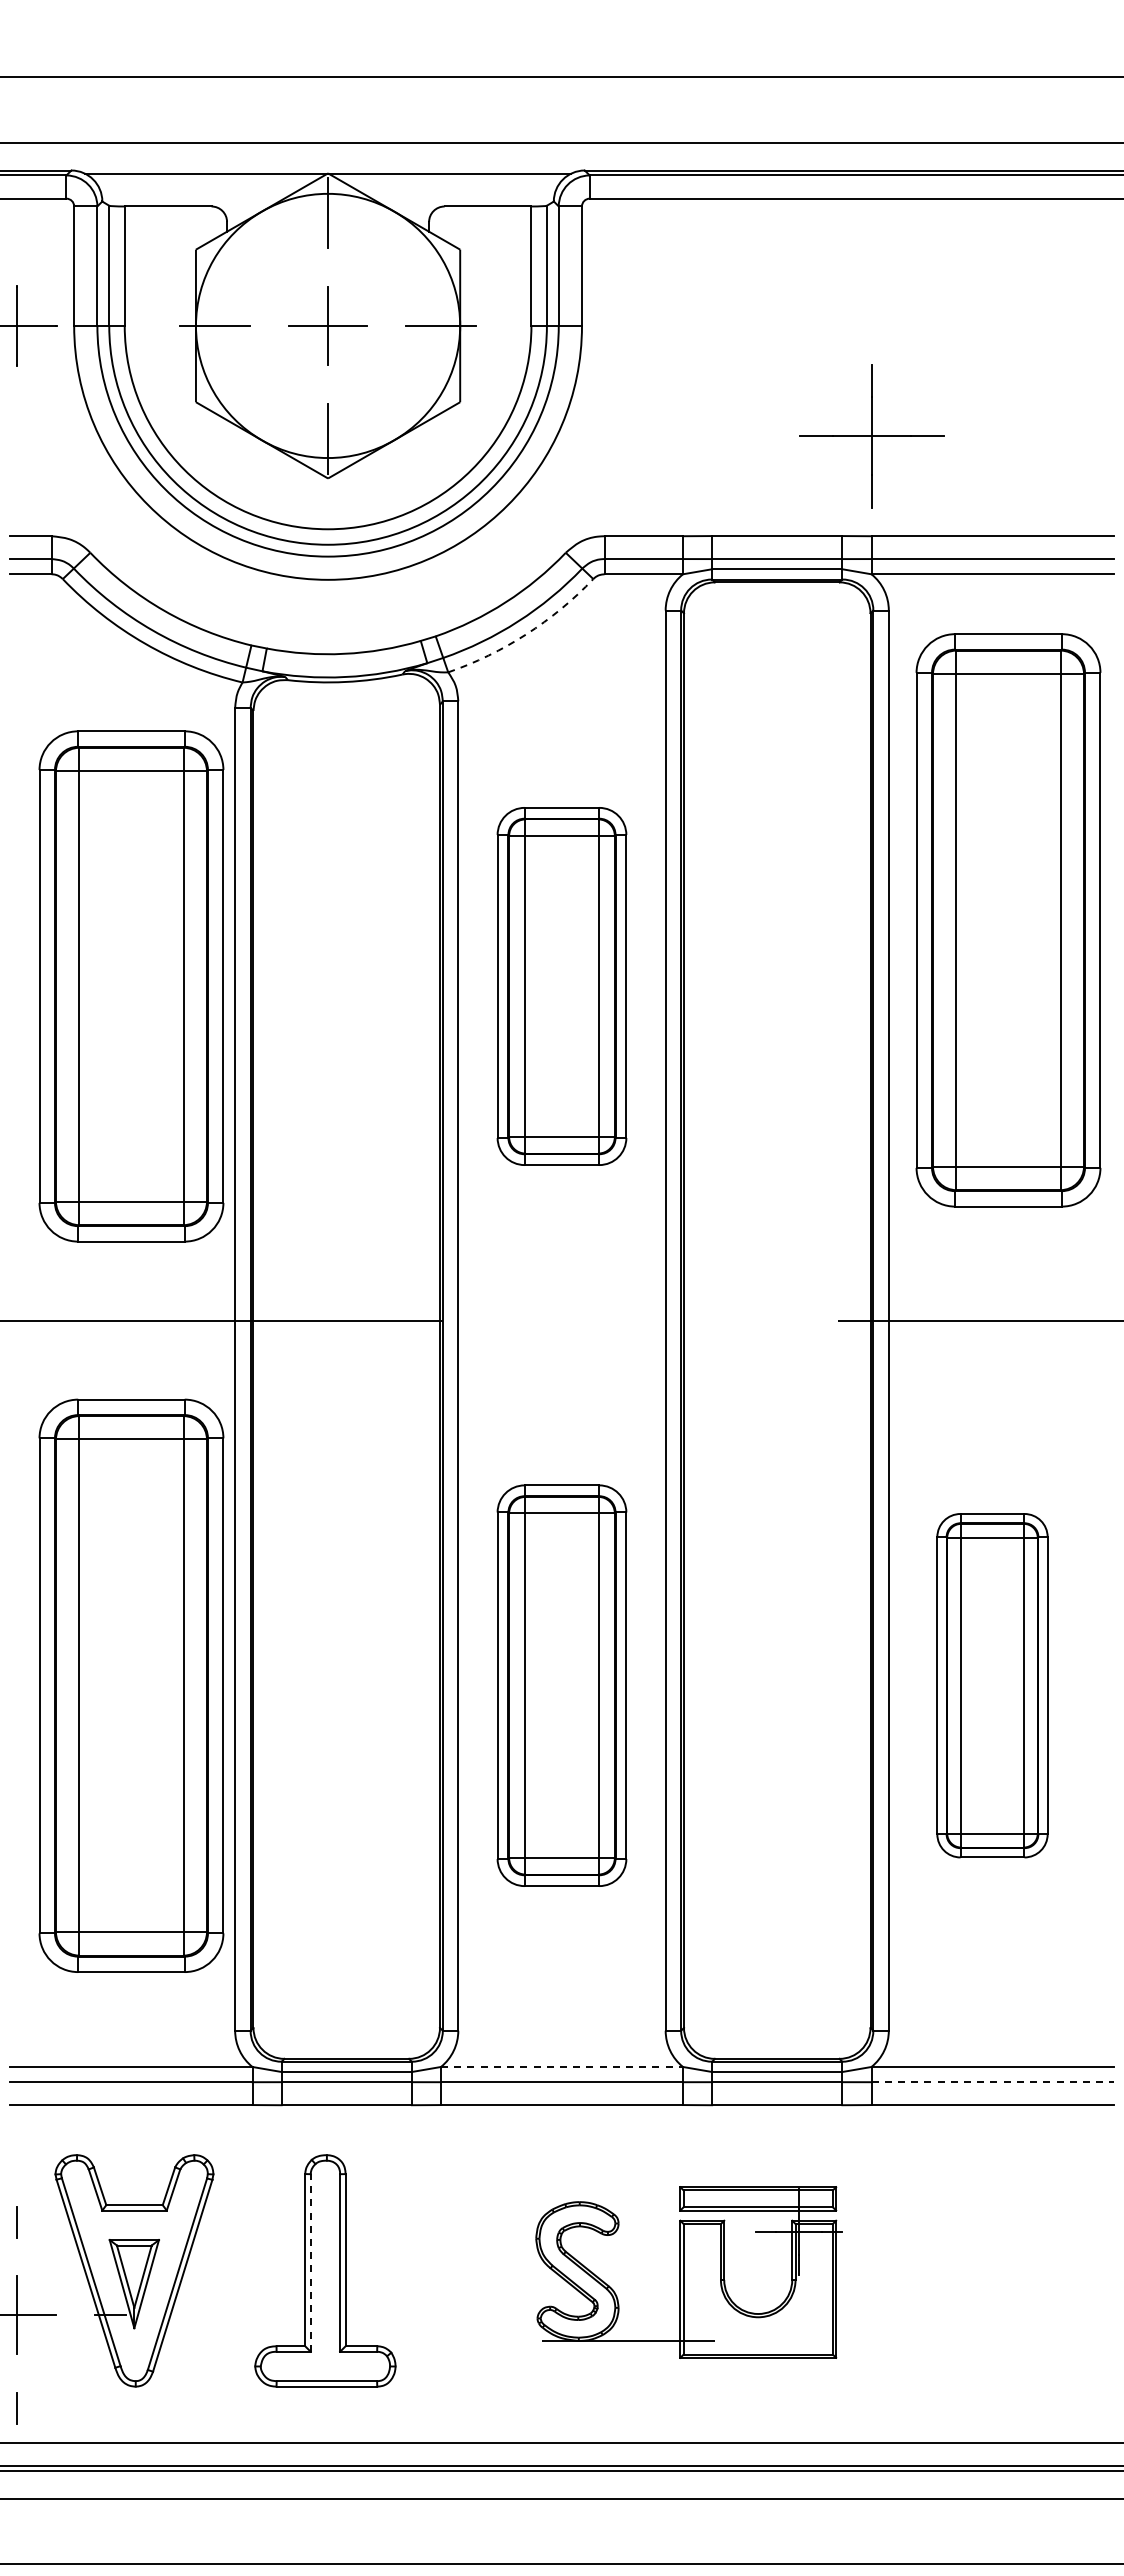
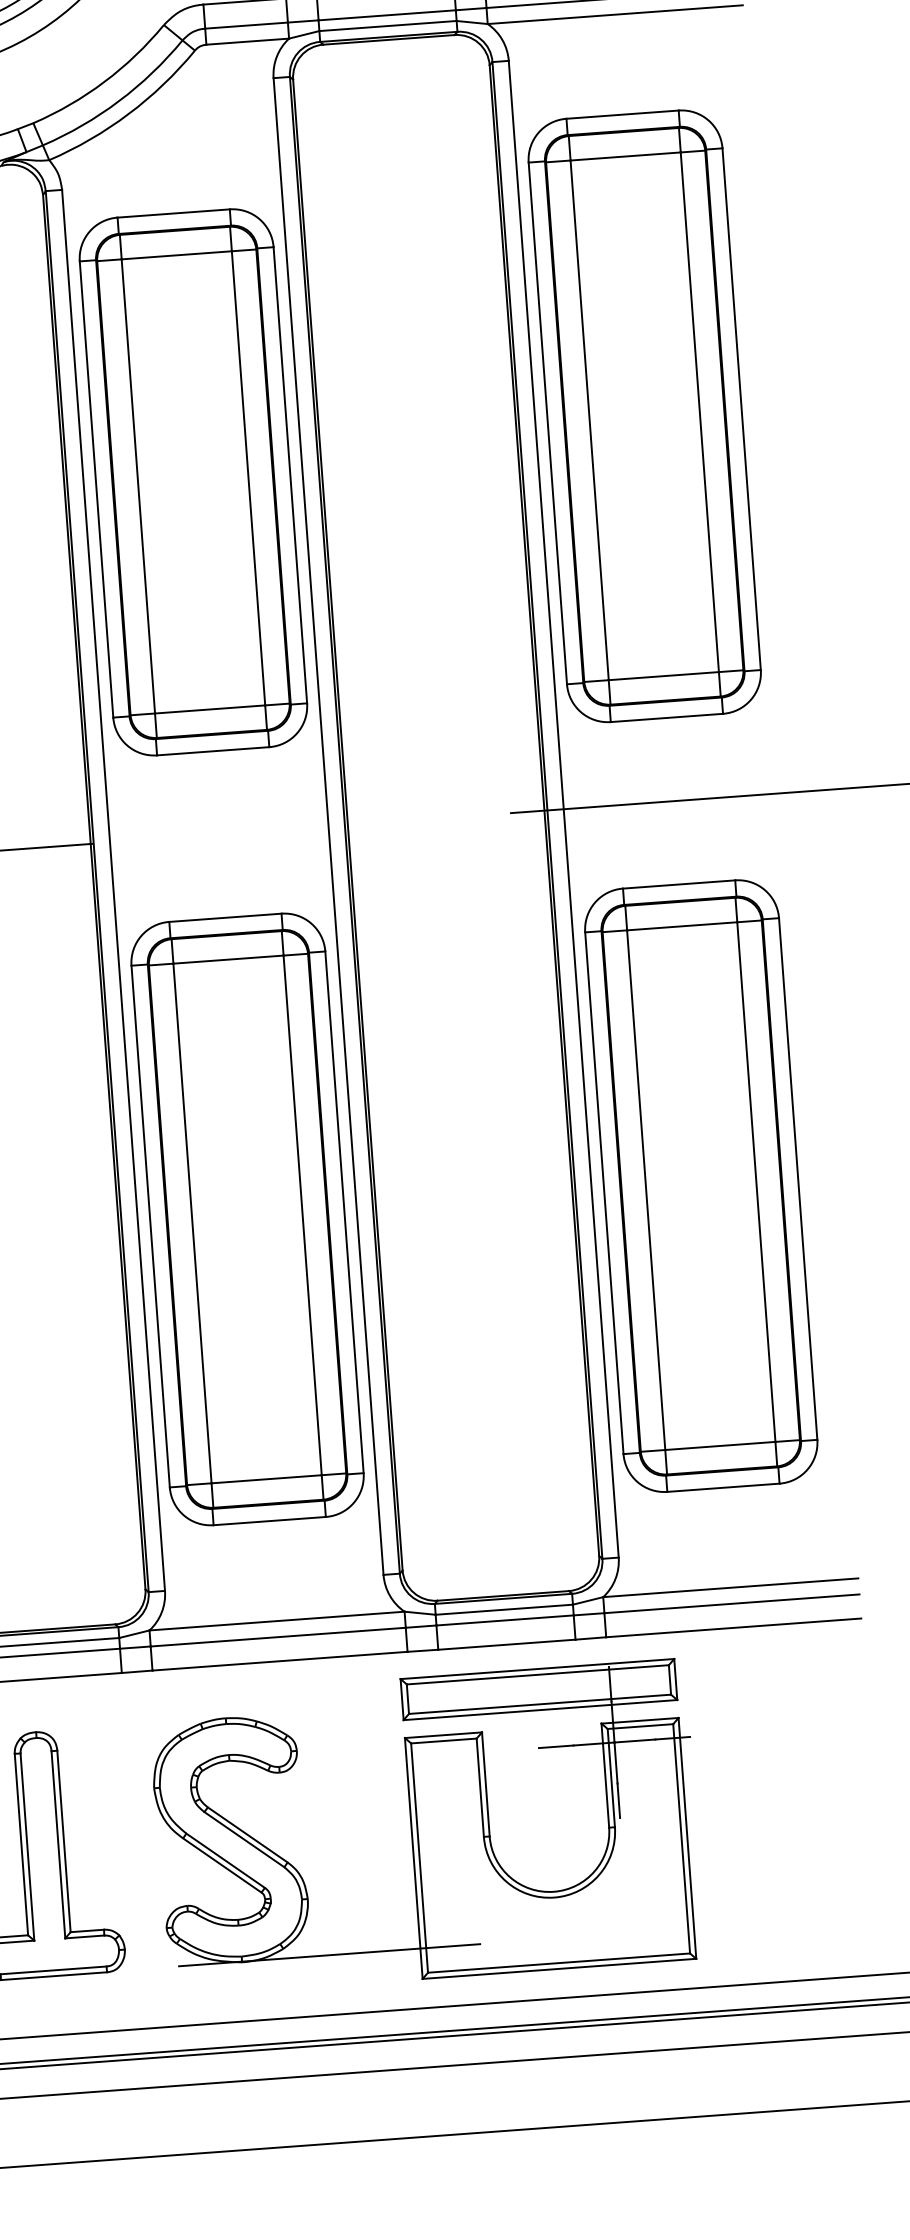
arc: (526, 634) -> (128, 114), dashed -> solid
part: (1008, 920) -> (644, 416), moved
part: (561, 986) -> (192, 482), size x1.43
part: (561, 1685) -> (247, 1219), size x1.43
part: (992, 1685) -> (701, 1185), size x1.67
line: (562, 2066) -> (277, 1620), dashed -> solid
line: (993, 2082) -> (733, 1604), dashed -> solid
line: (310, 2262) -> (27, 1846), dashed -> solid
part: (688, 2272) -> (426, 1827), size x1.67

